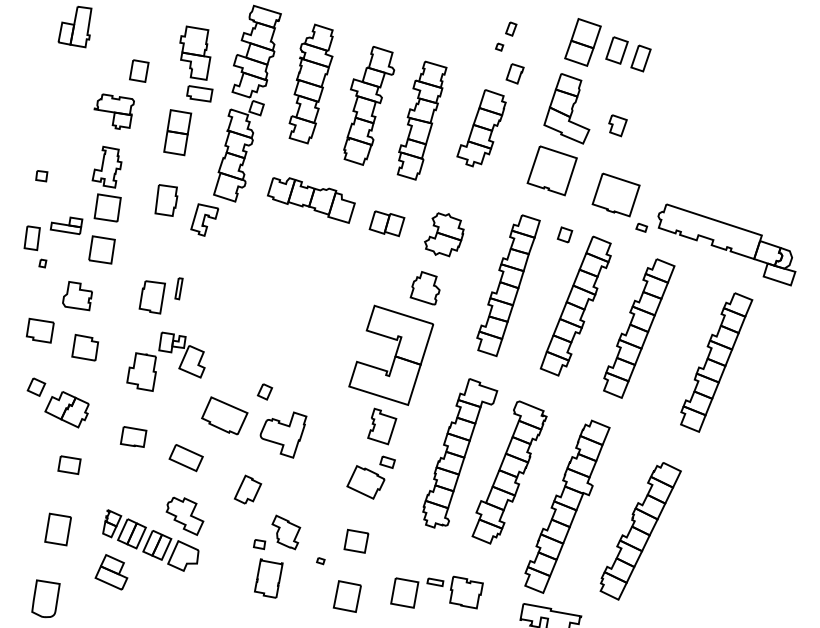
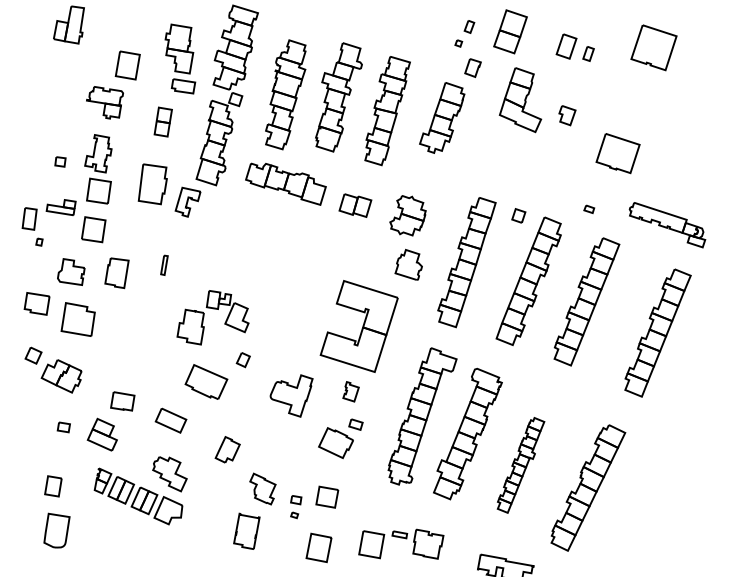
part: (582, 42) -> (510, 31), moved
part: (640, 58) -> (588, 53), size x0.6
part: (139, 70) -> (128, 64), size x1.4
part: (310, 83) -> (285, 94), moved
part: (177, 132) -> (163, 121), size x0.7
part: (551, 170) -> (653, 47), moved
part: (41, 176) -> (60, 162), moved
part: (615, 194) -> (617, 153), moved
part: (166, 200) -> (152, 184), size x1.4
part: (726, 244) -> (667, 224), size x0.6
part: (424, 288) -> (408, 265), moved
part: (151, 297) -> (116, 273), moved
part: (85, 347) -> (78, 319), size x1.4
part: (165, 352) -> (212, 309), moved
part: (382, 426) -> (351, 391), size x0.6
part: (283, 434) -> (291, 395), moved
part: (69, 465) -> (63, 427), size x0.6
part: (567, 506) -> (521, 465), size x0.6
part: (57, 529) -> (52, 486), size x0.7
part: (259, 544) -> (296, 500), moved
part: (111, 572) -> (102, 434), moved
part: (45, 598) -> (56, 530), moved

